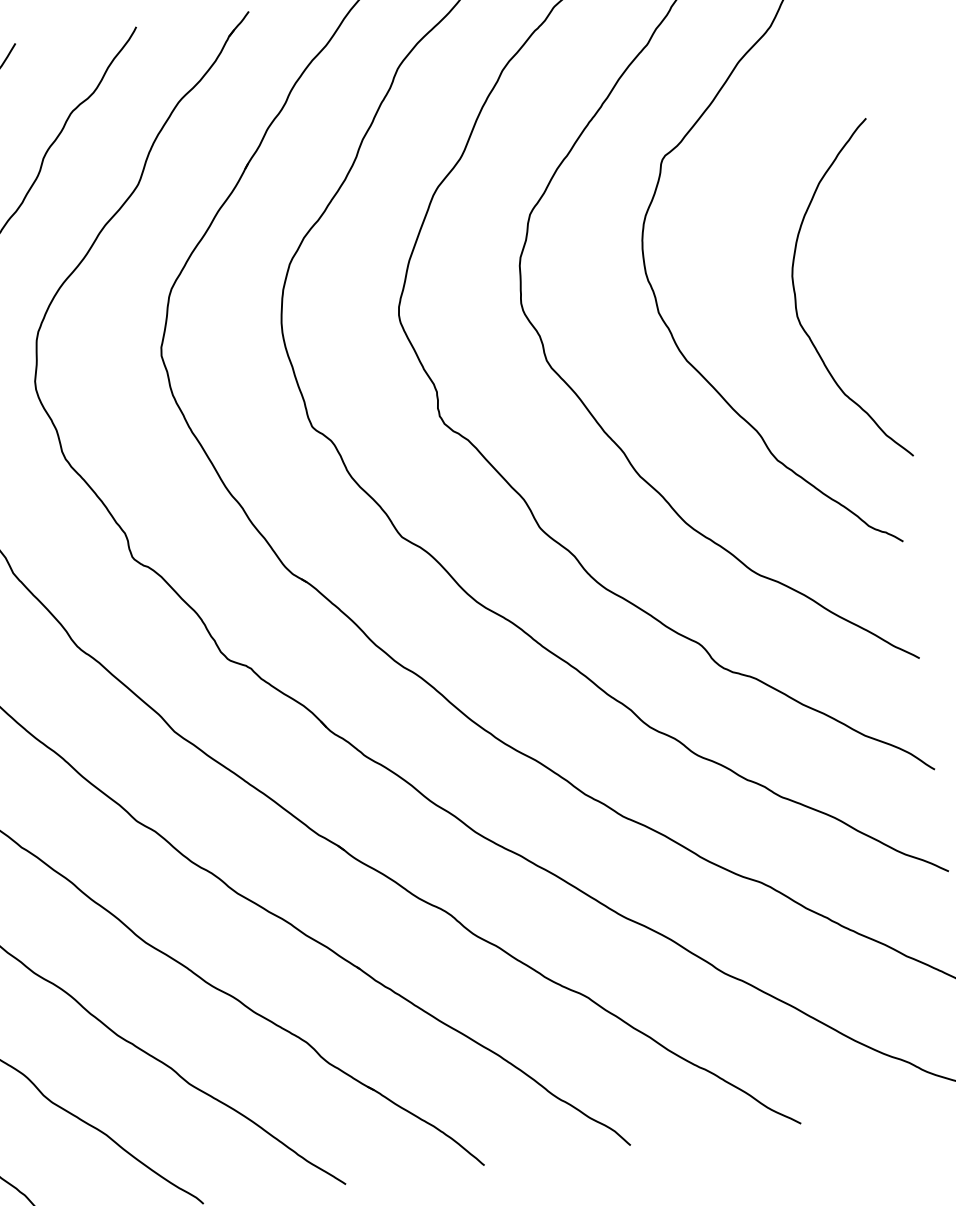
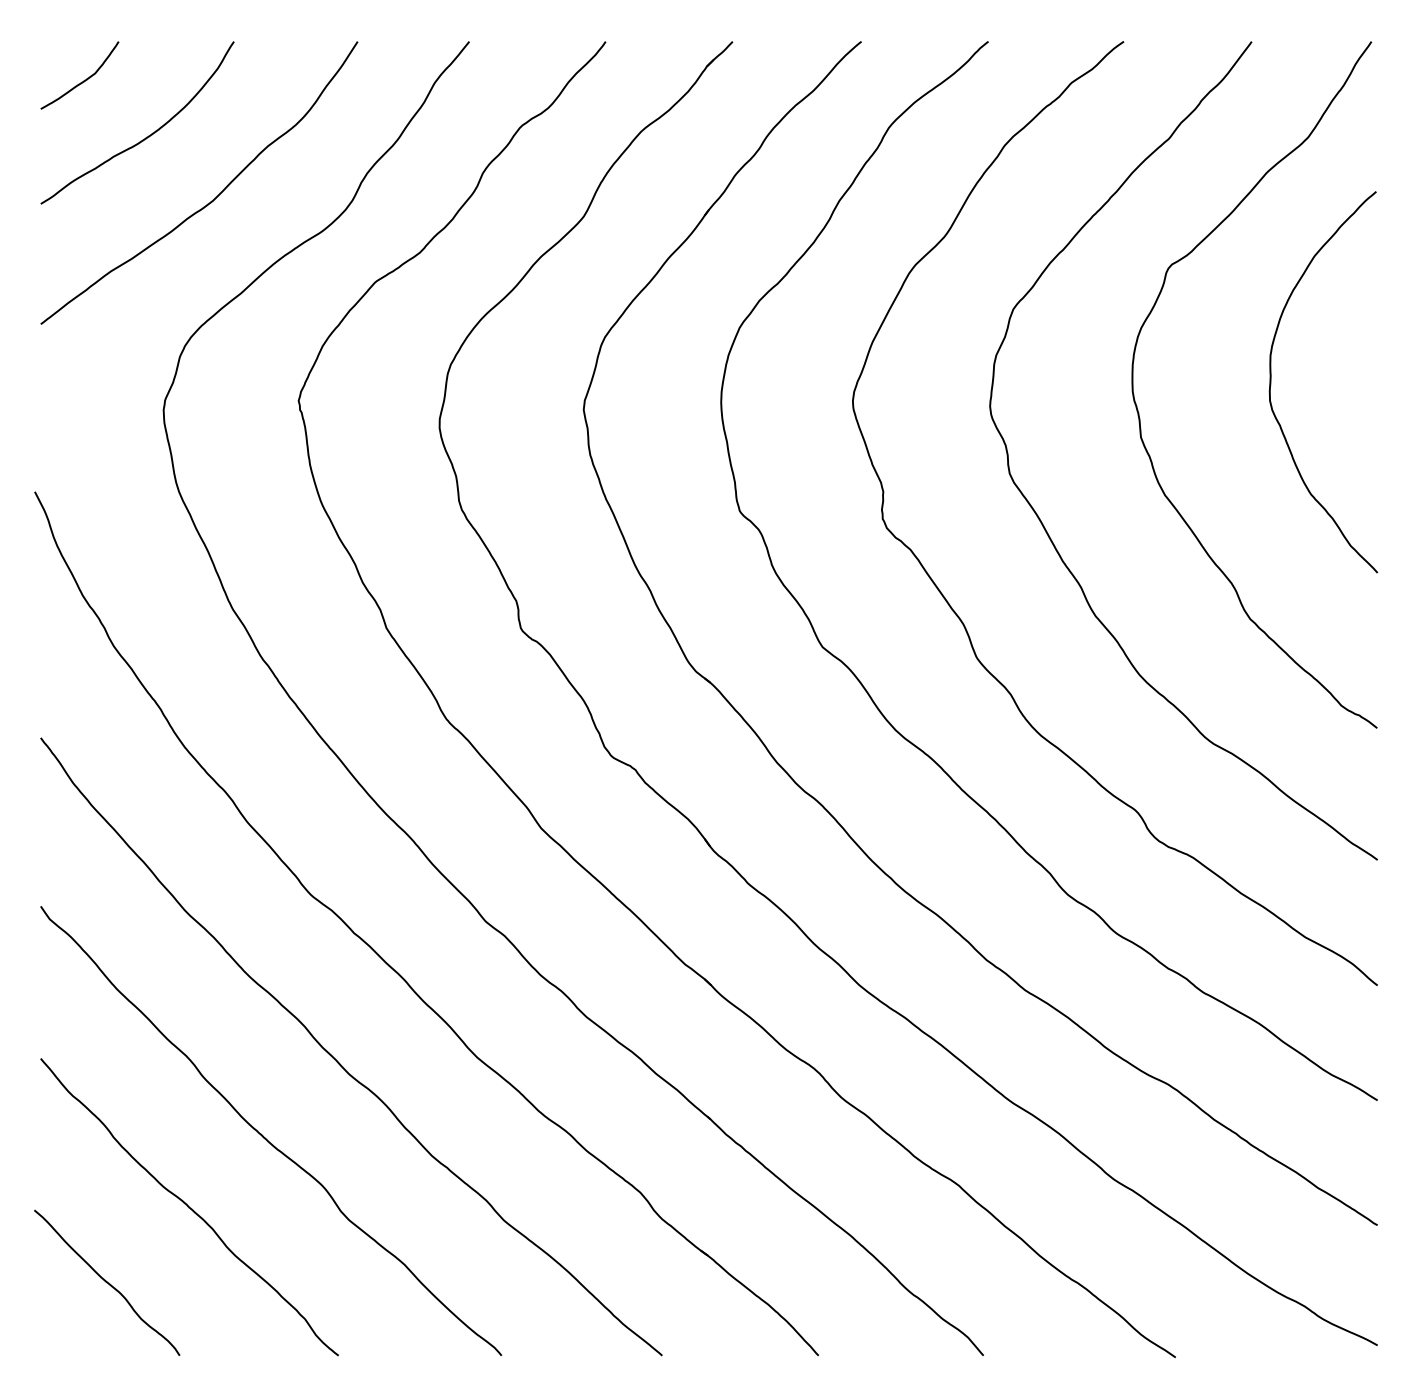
curve: (796, 300) -> (1271, 382), moved

